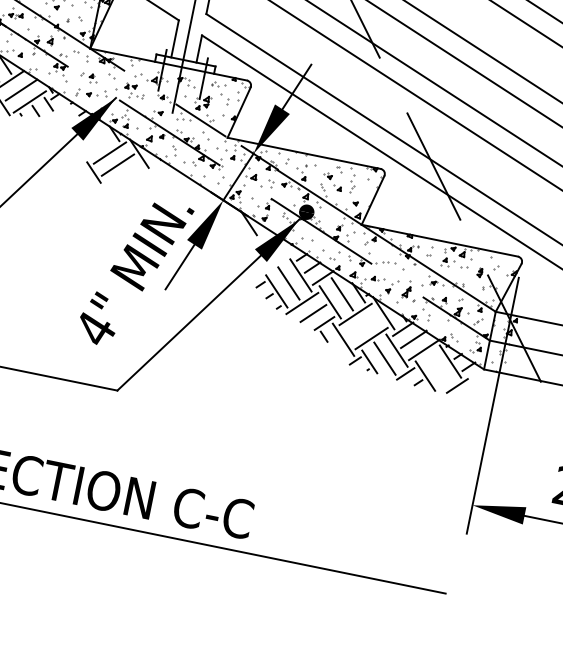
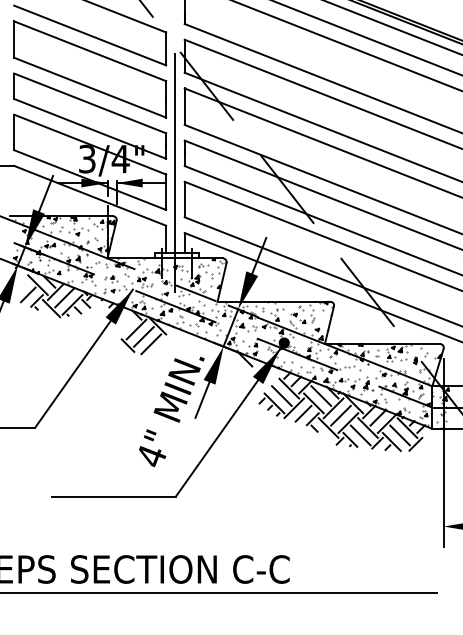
line: (126, 177) -> (151, 344), added
line: (363, 326) -> (340, 415), added
line: (437, 369) -> (399, 435), added

